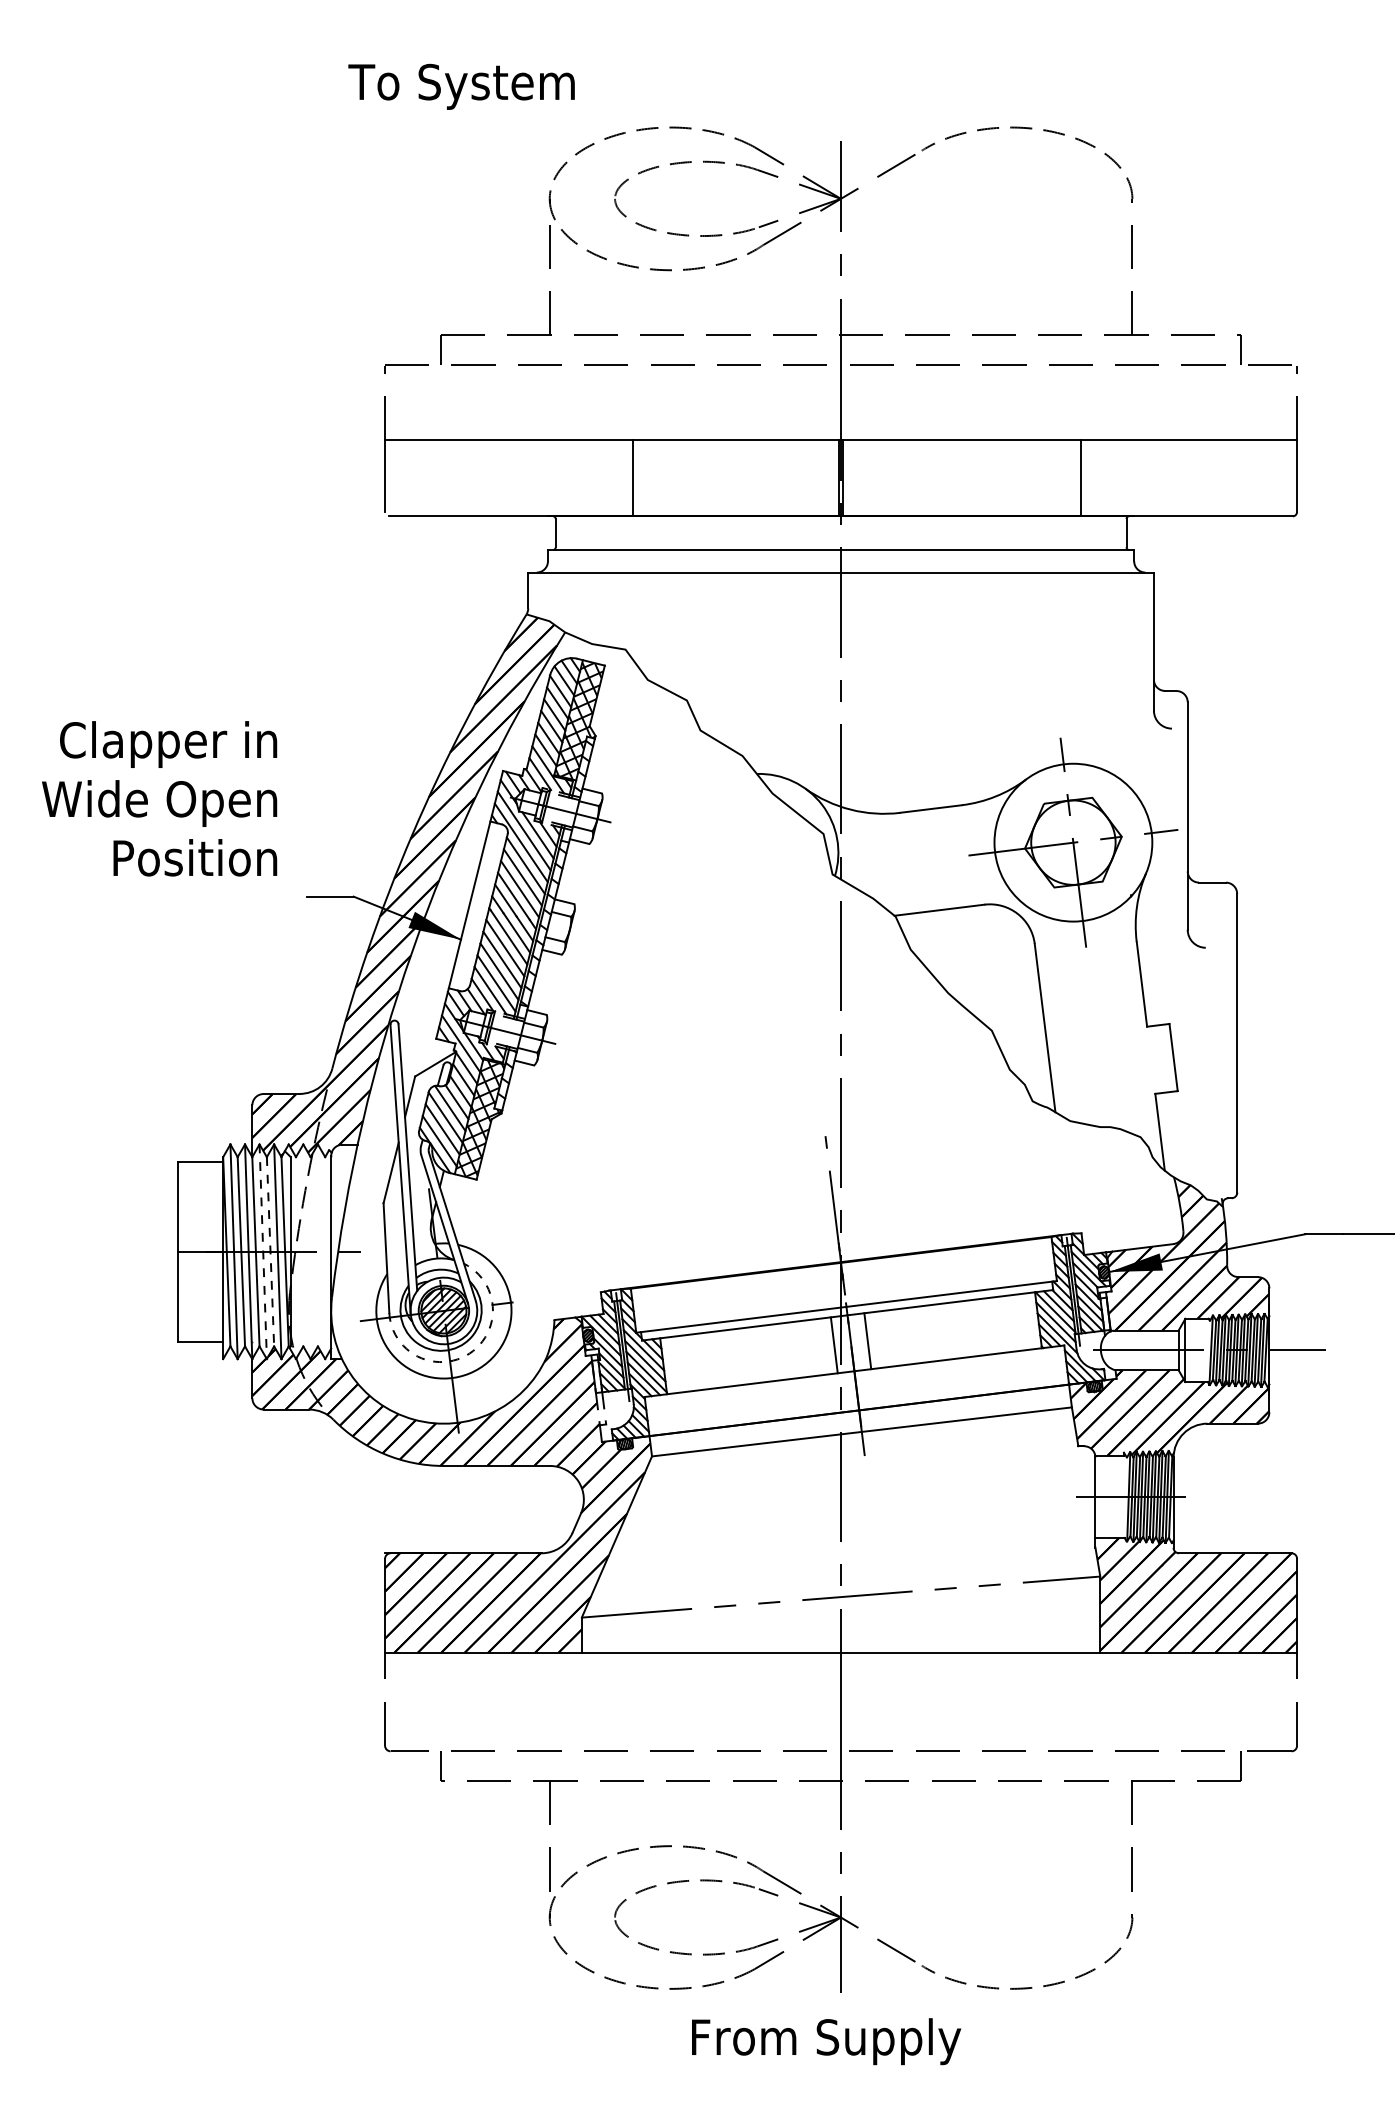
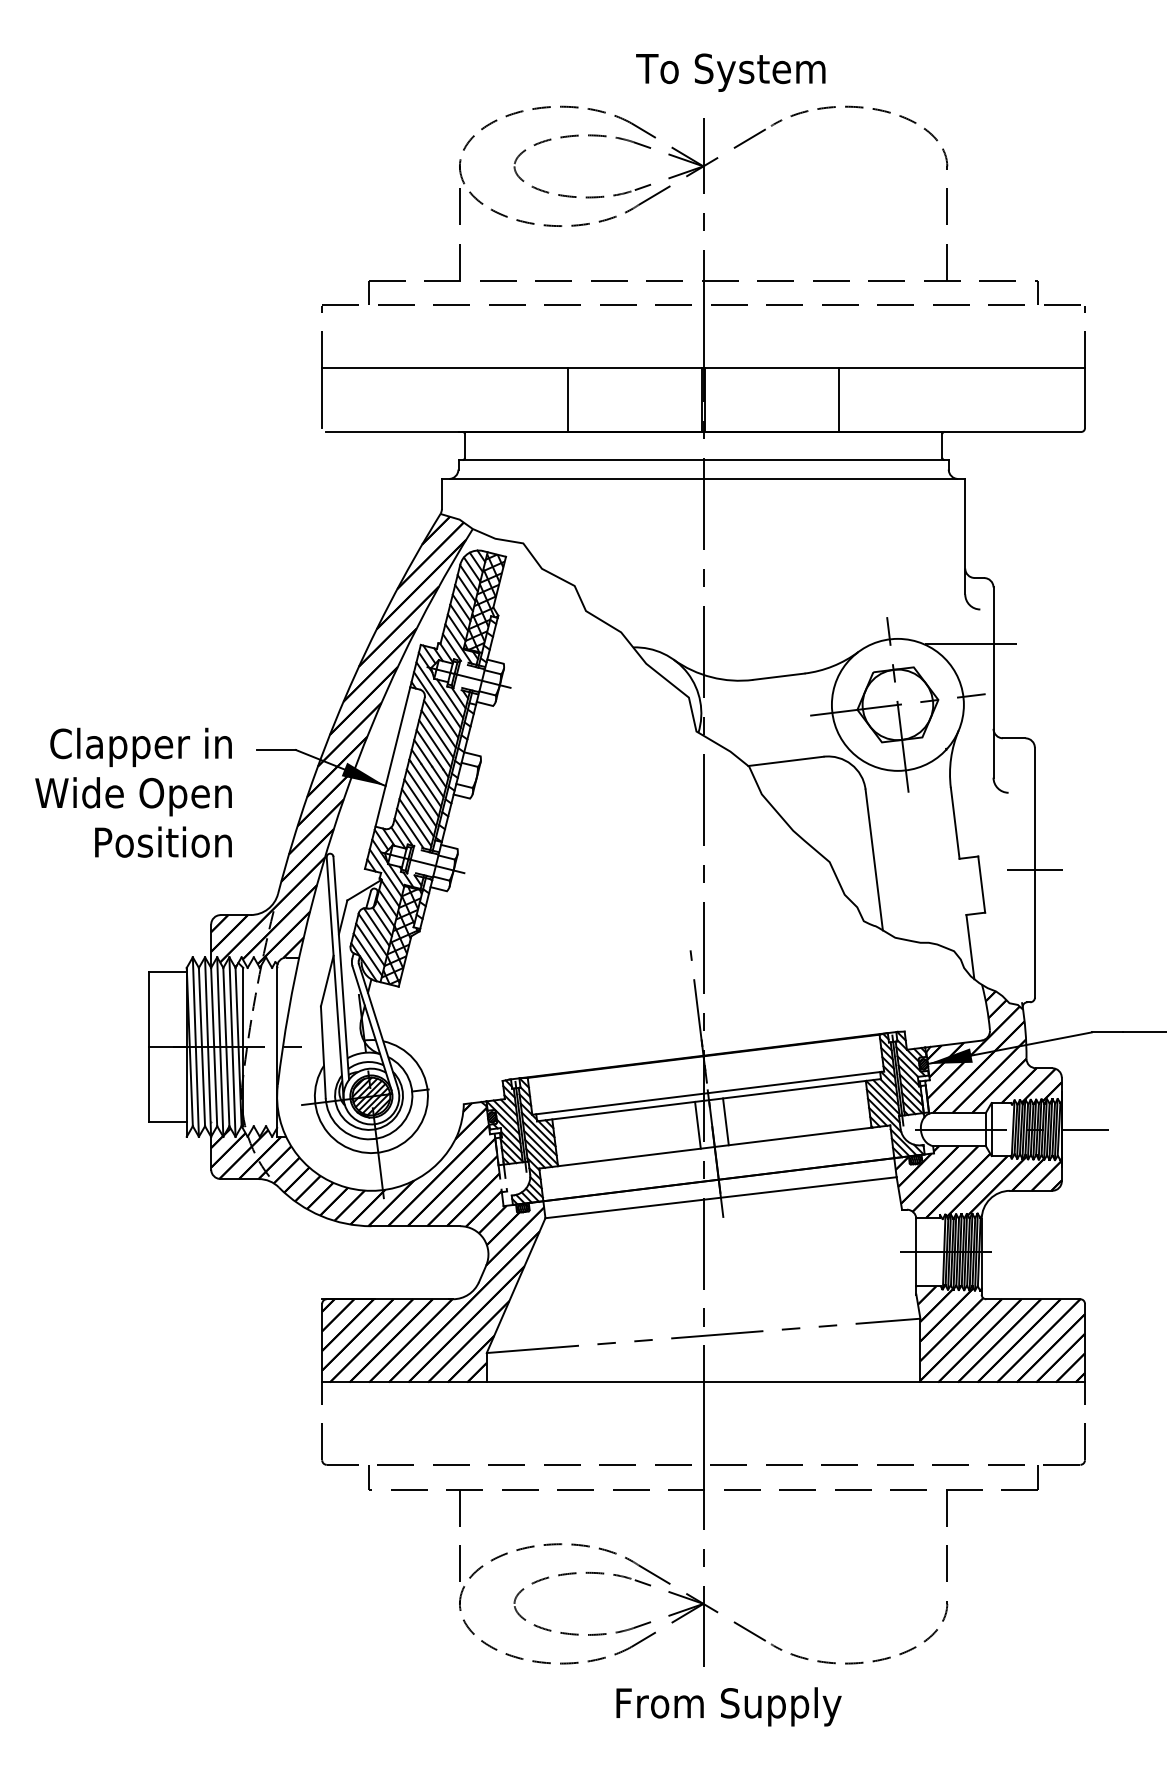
text: (461, 86) -> (730, 72), moved
line: (632, 478) -> (568, 400), moved
line: (1080, 478) -> (838, 400), moved
line: (1164, 769) -> (974, 643), added
text: (159, 798) -> (133, 792), moved
line: (1236, 1040) -> (1034, 870), added
line: (270, 1251) -> (226, 1046), dashed -> solid
line: (263, 1252) -> (220, 1047), dashed -> solid
arc: (469, 1353) -> (392, 1132), dashed -> solid
text: (826, 2041) -> (729, 1706), moved

